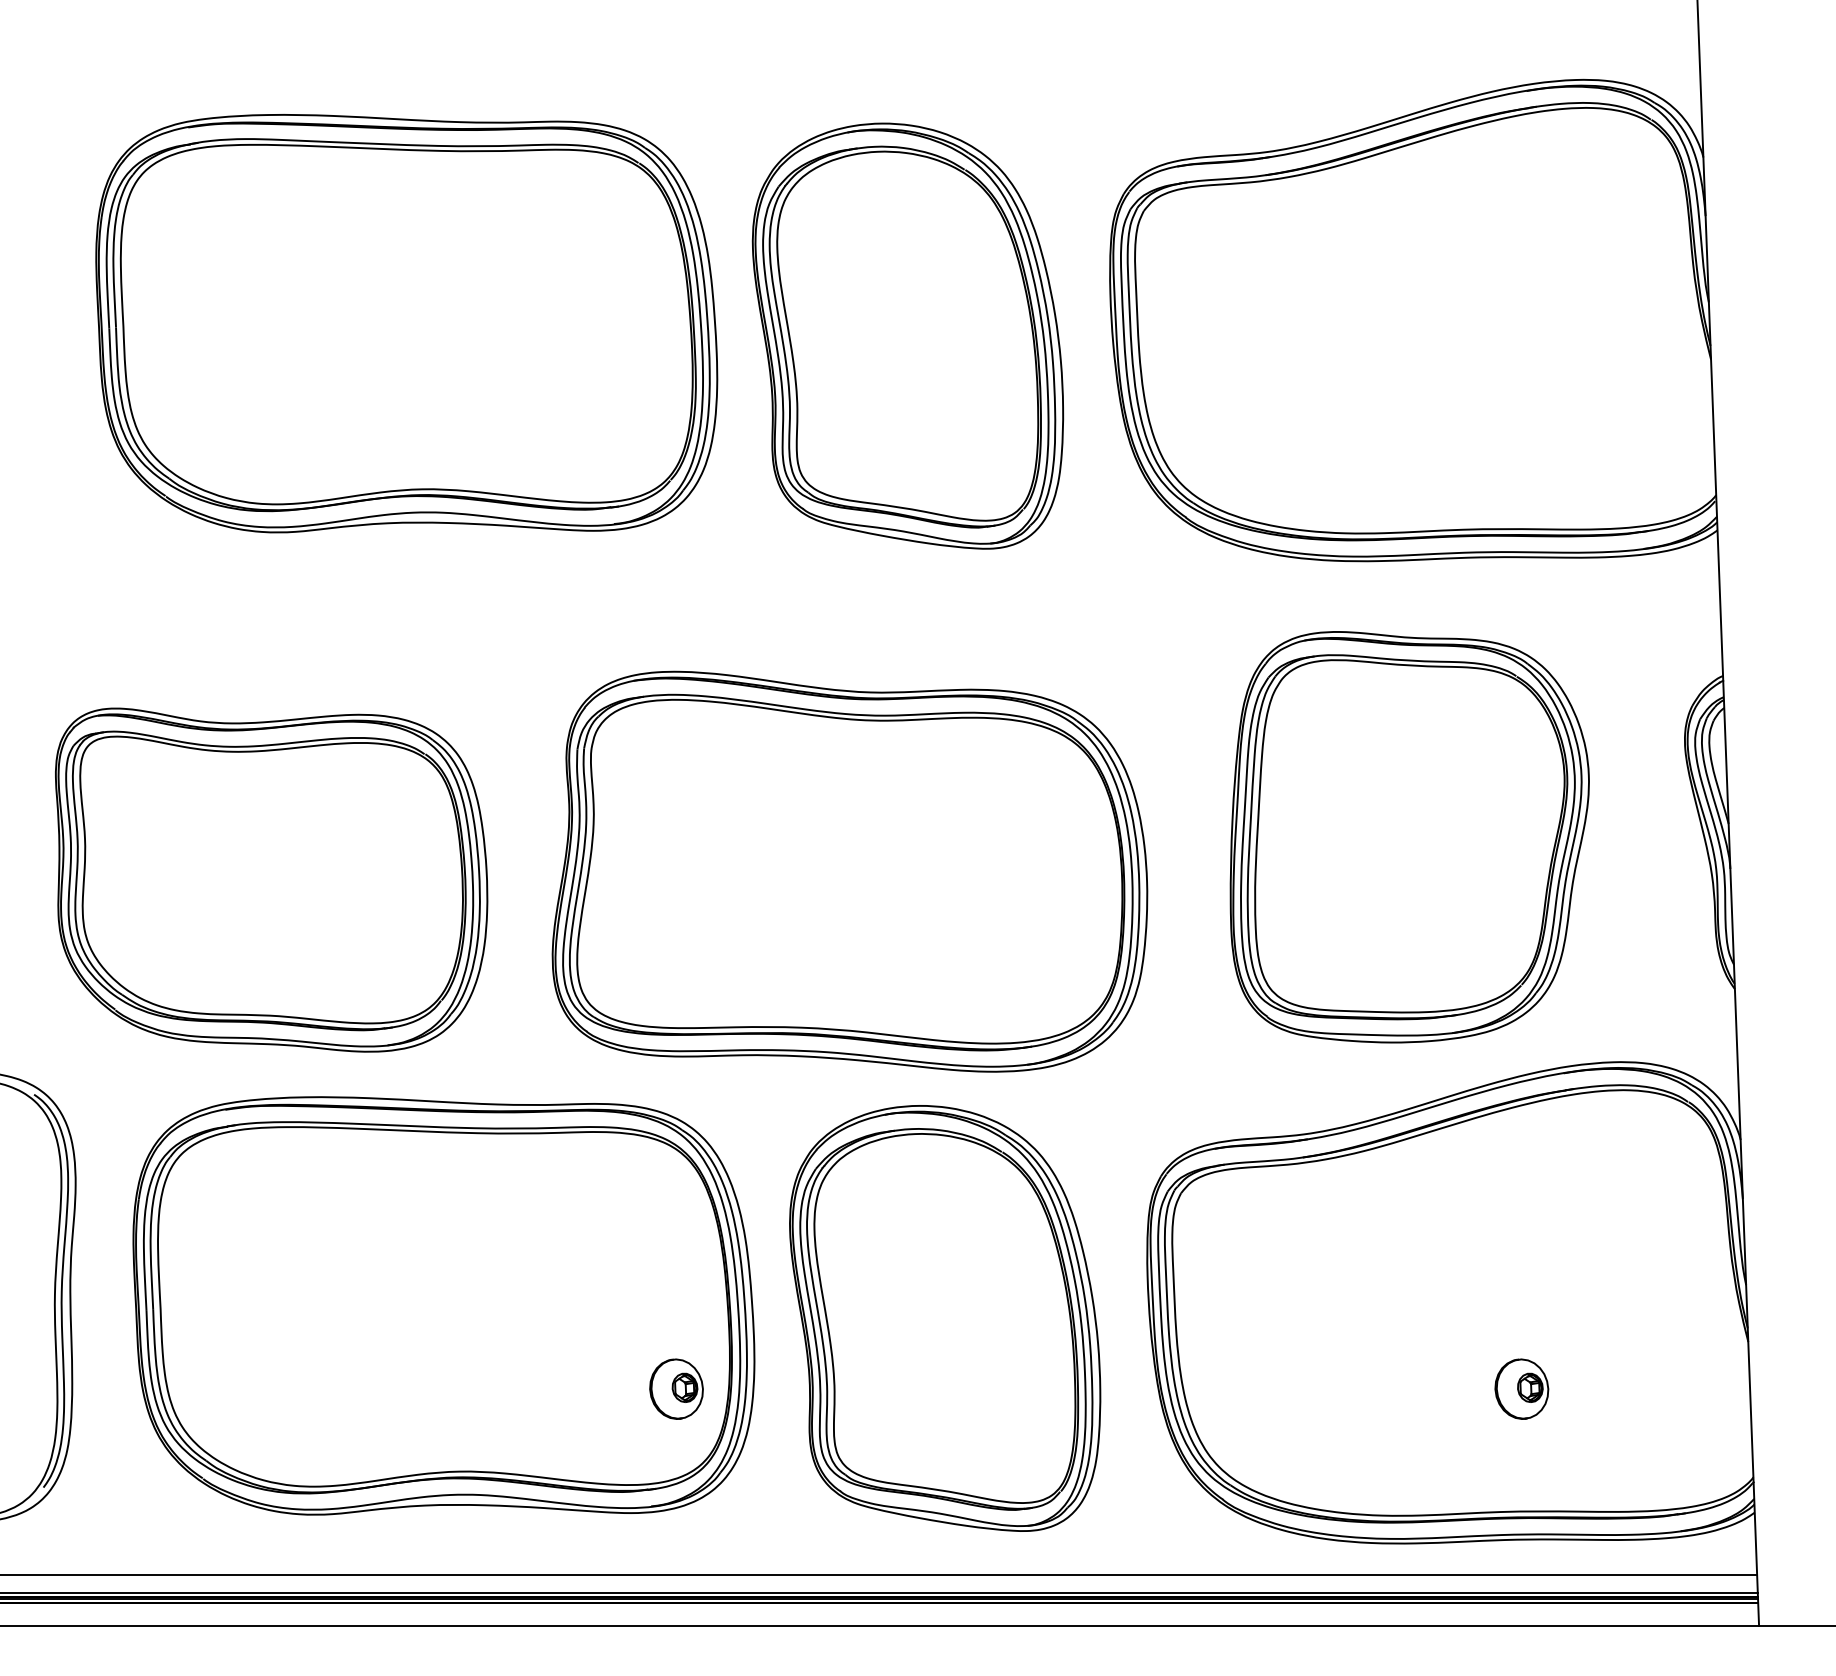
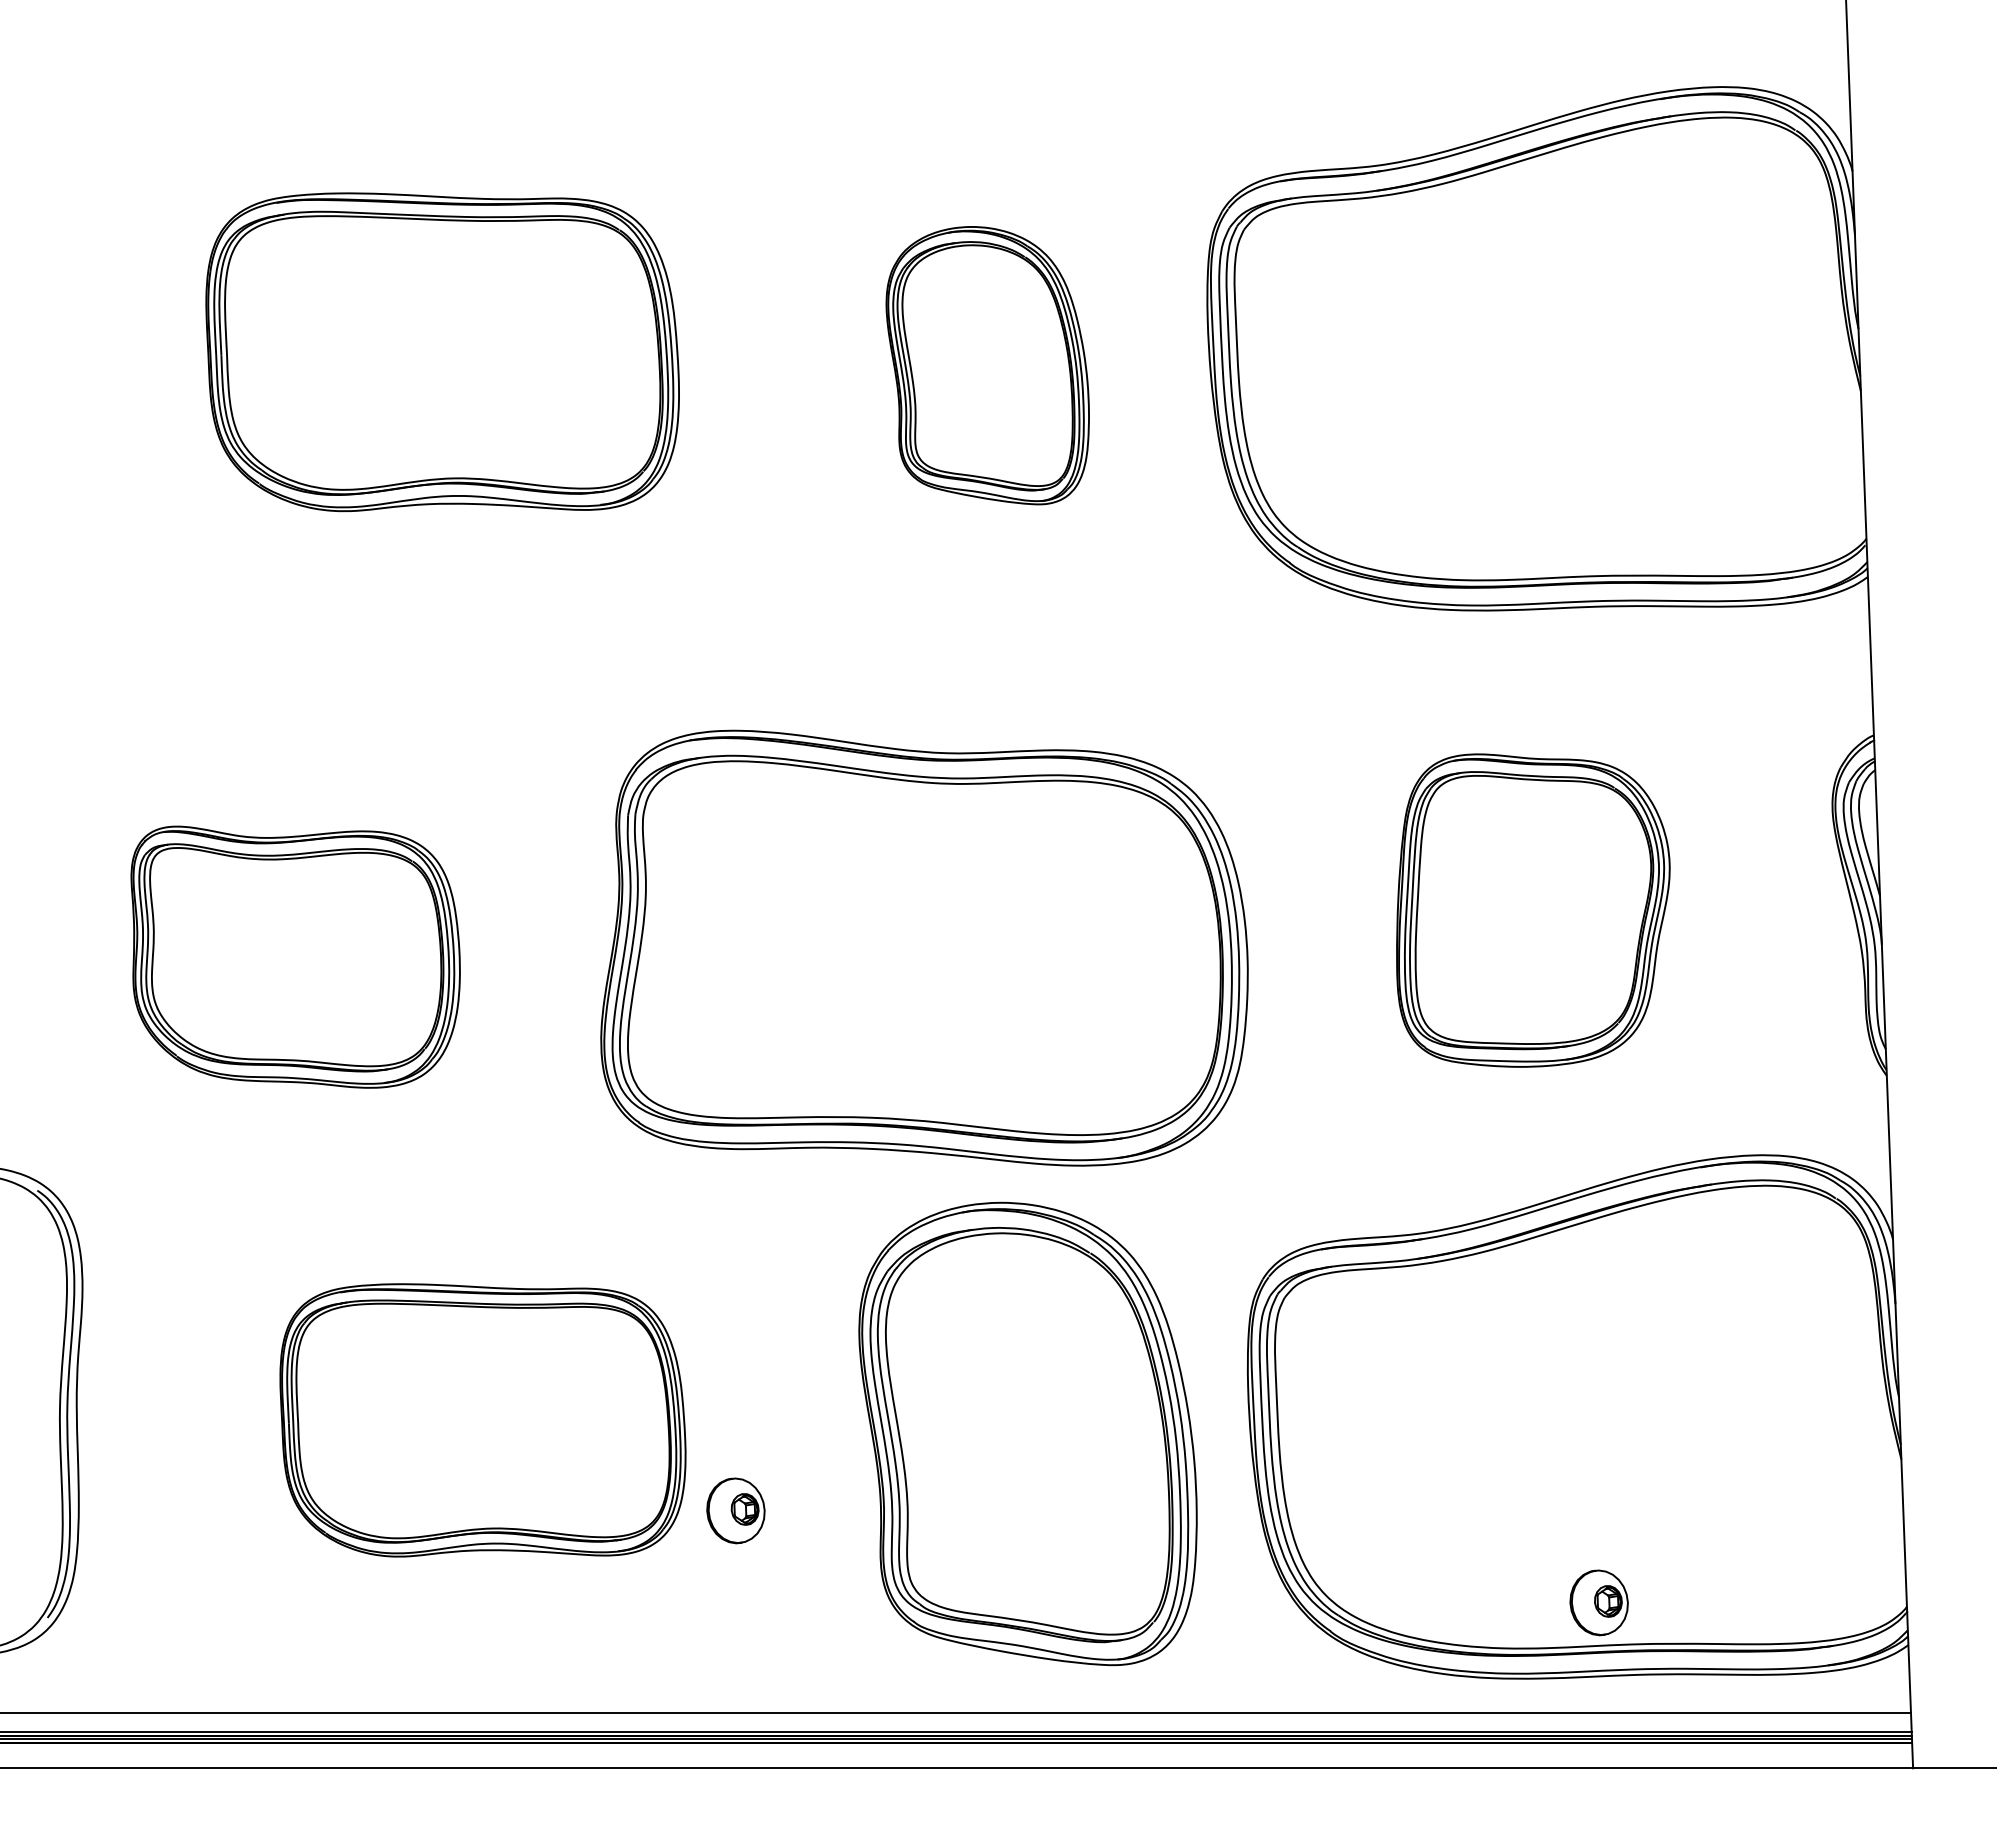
part: (406, 323) -> (442, 352), size x0.7
part: (907, 335) -> (987, 365), size x0.6
part: (1409, 837) -> (1533, 910), size x0.7
part: (271, 879) -> (295, 956), size x0.7
part: (443, 1306) -> (482, 1420), size x0.6
part: (1521, 1388) -> (1598, 1602), moved

